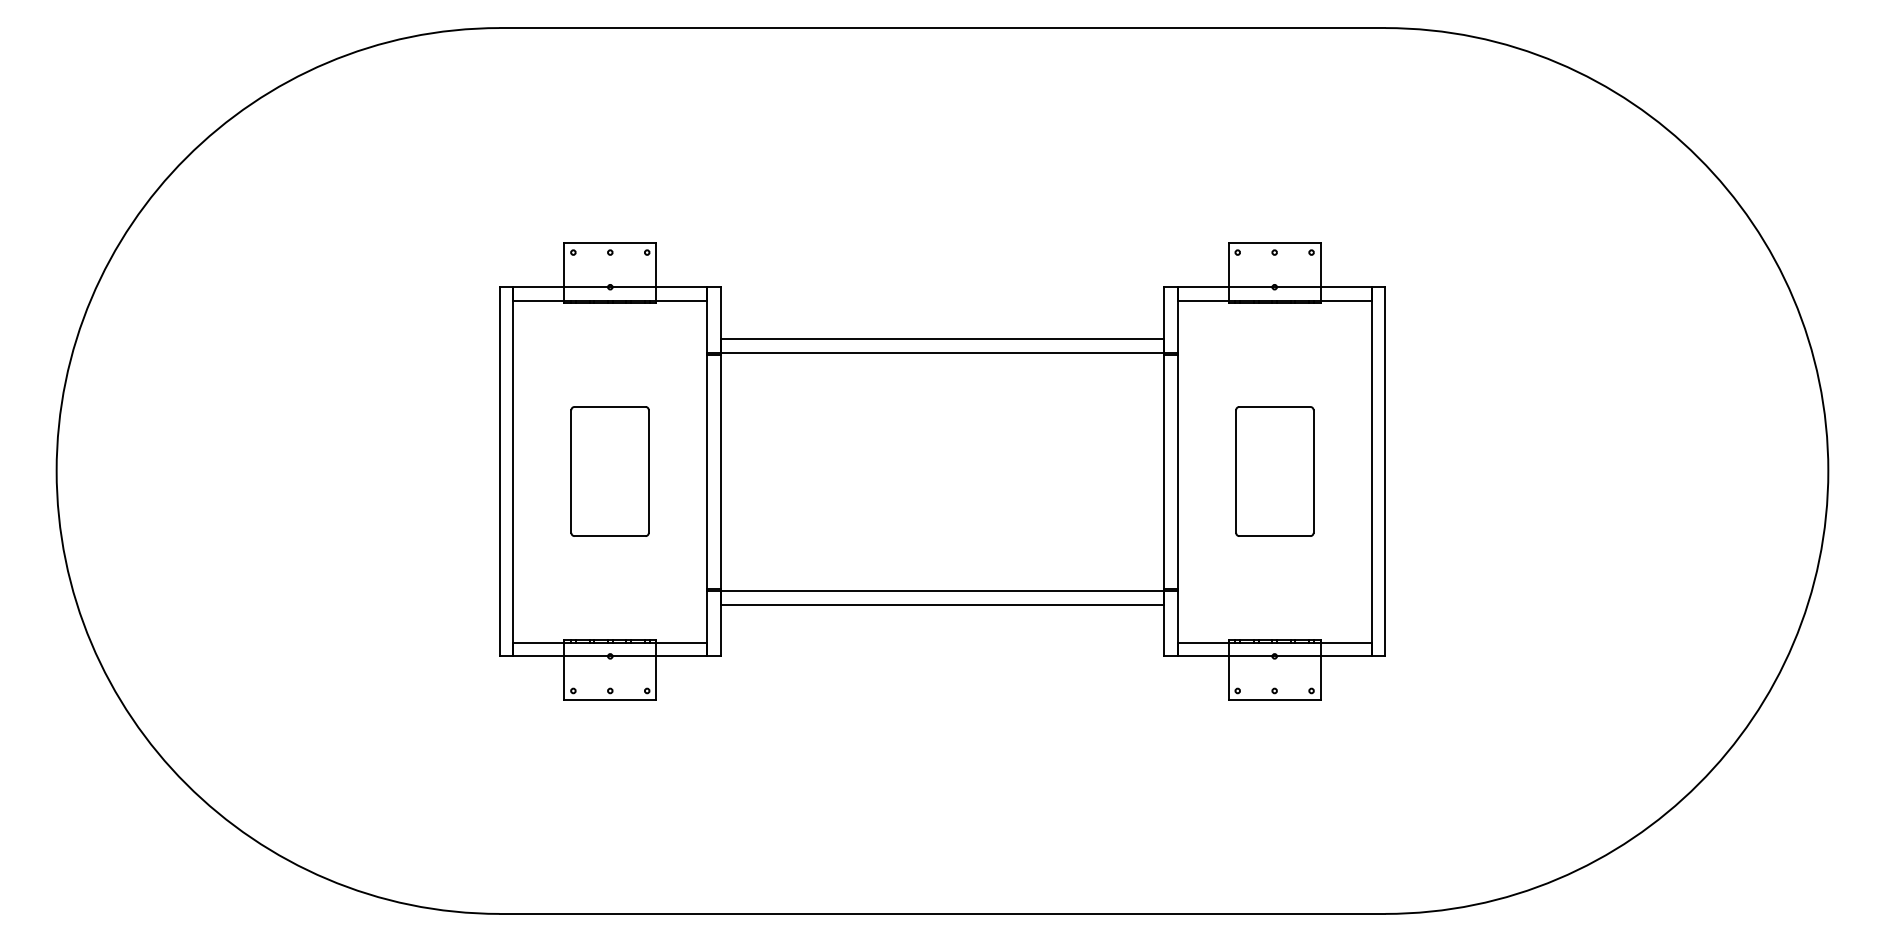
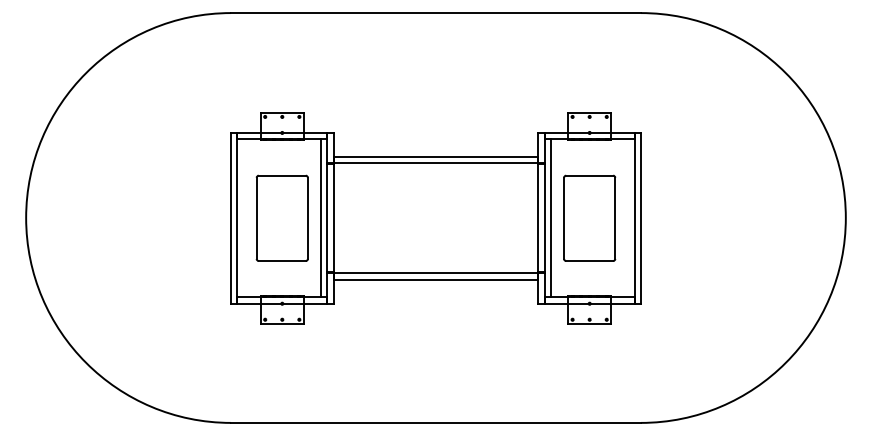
part: (608, 469) -> (281, 217), size x1.43
part: (1274, 469) -> (589, 217), size x1.43
line: (692, 472) -> (320, 218), added
line: (1192, 472) -> (551, 218), added

